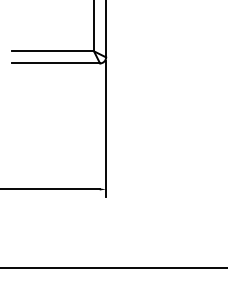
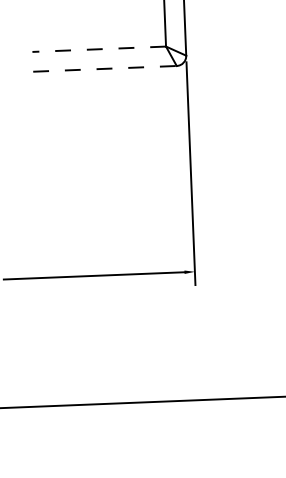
line: (53, 51) -> (99, 49), solid -> dashed
line: (56, 63) -> (105, 68), solid -> dashed

